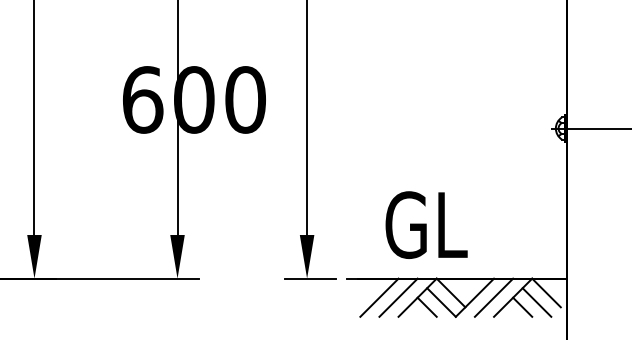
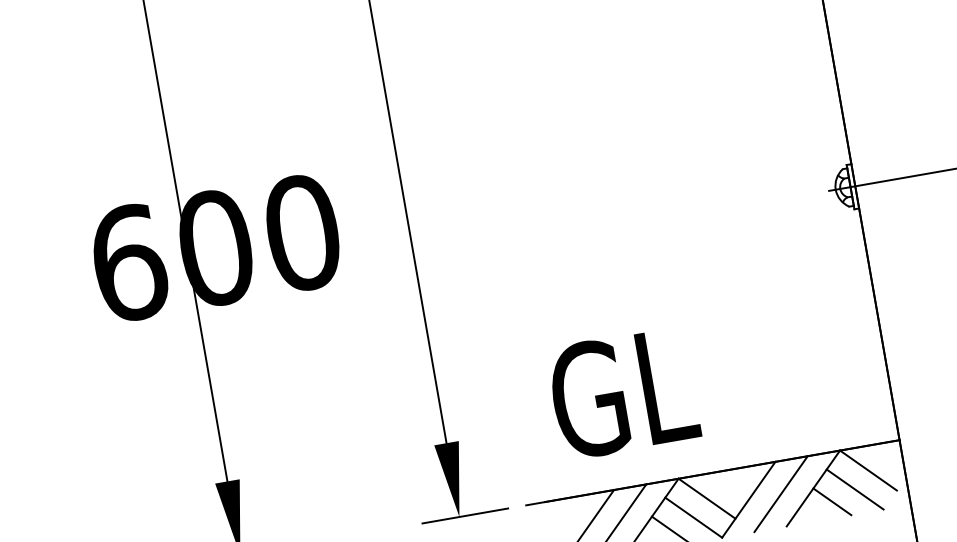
text: (426, 224) -> (623, 392), moved

